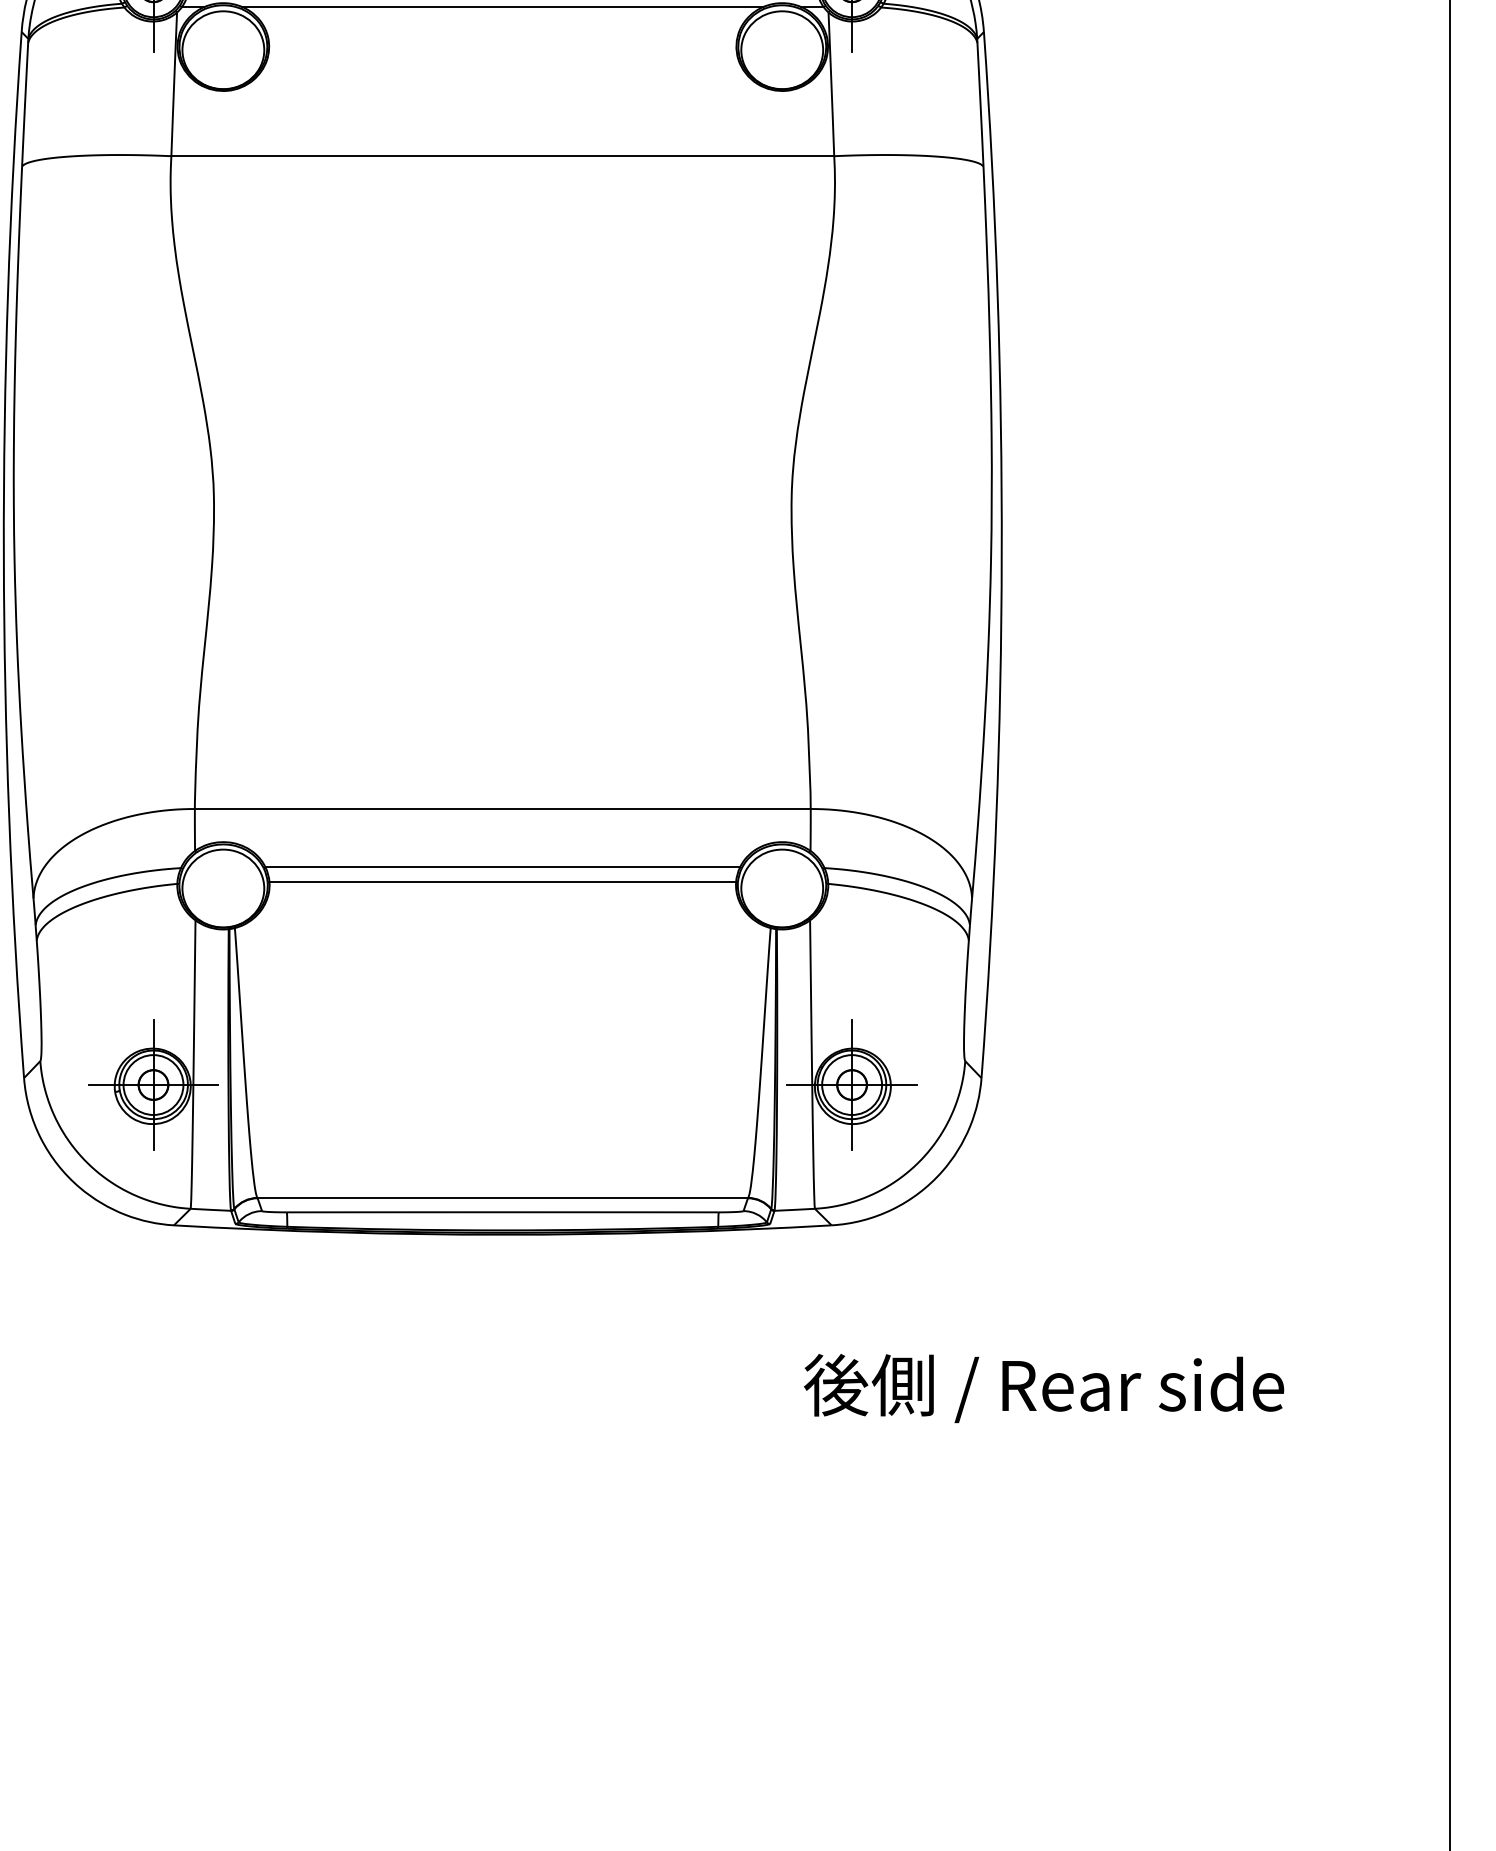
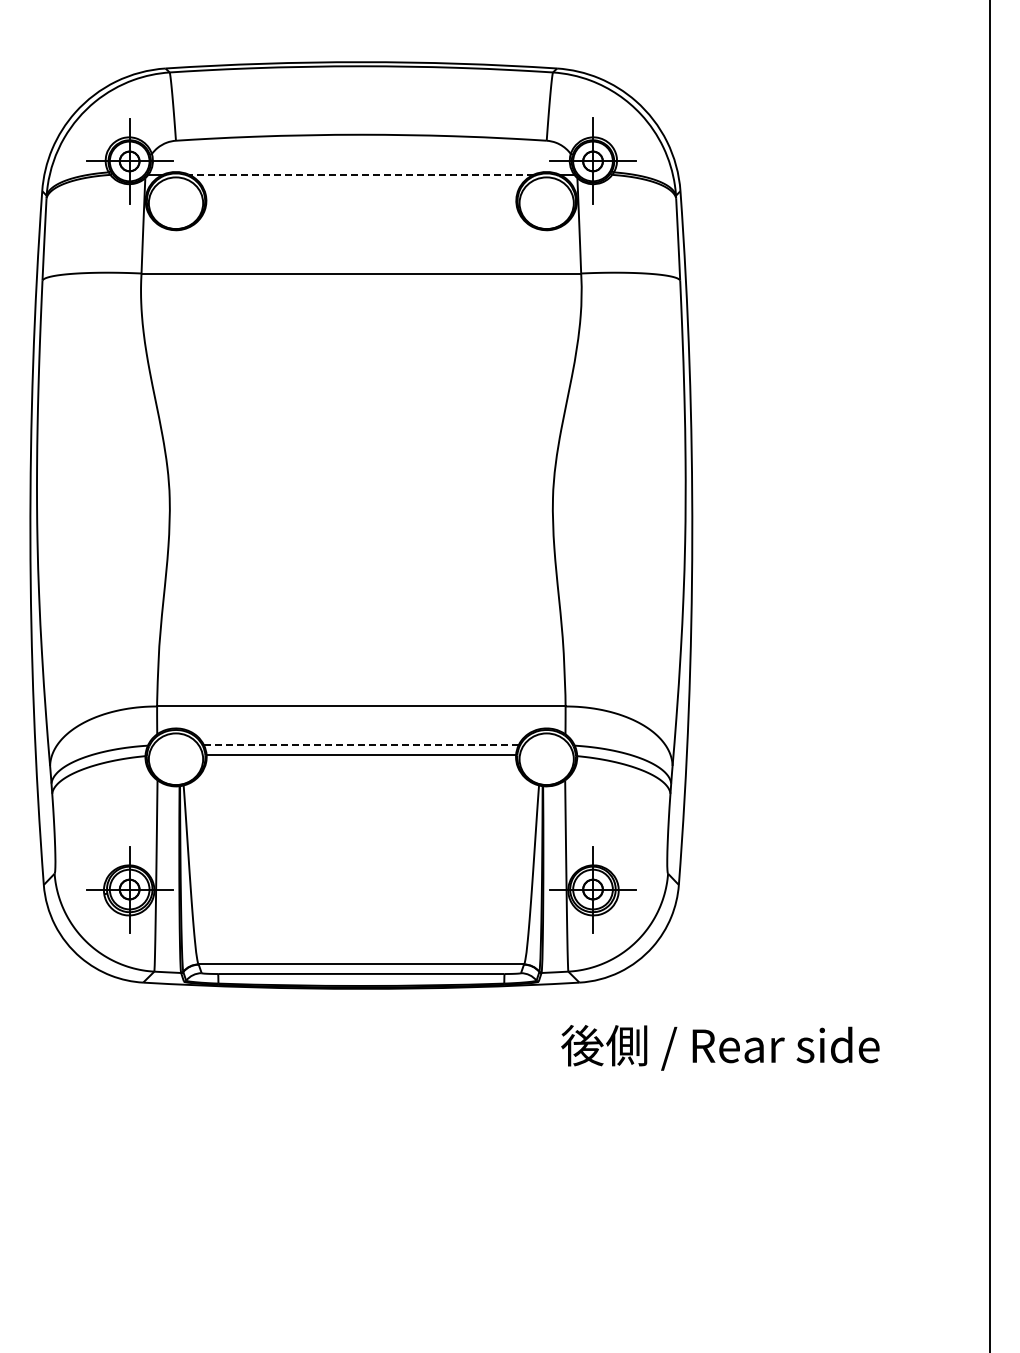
line: (503, 6) -> (361, 174), solid -> dashed
line: (503, 867) -> (361, 745), solid -> dashed
text: (1044, 1387) -> (720, 1047), moved

